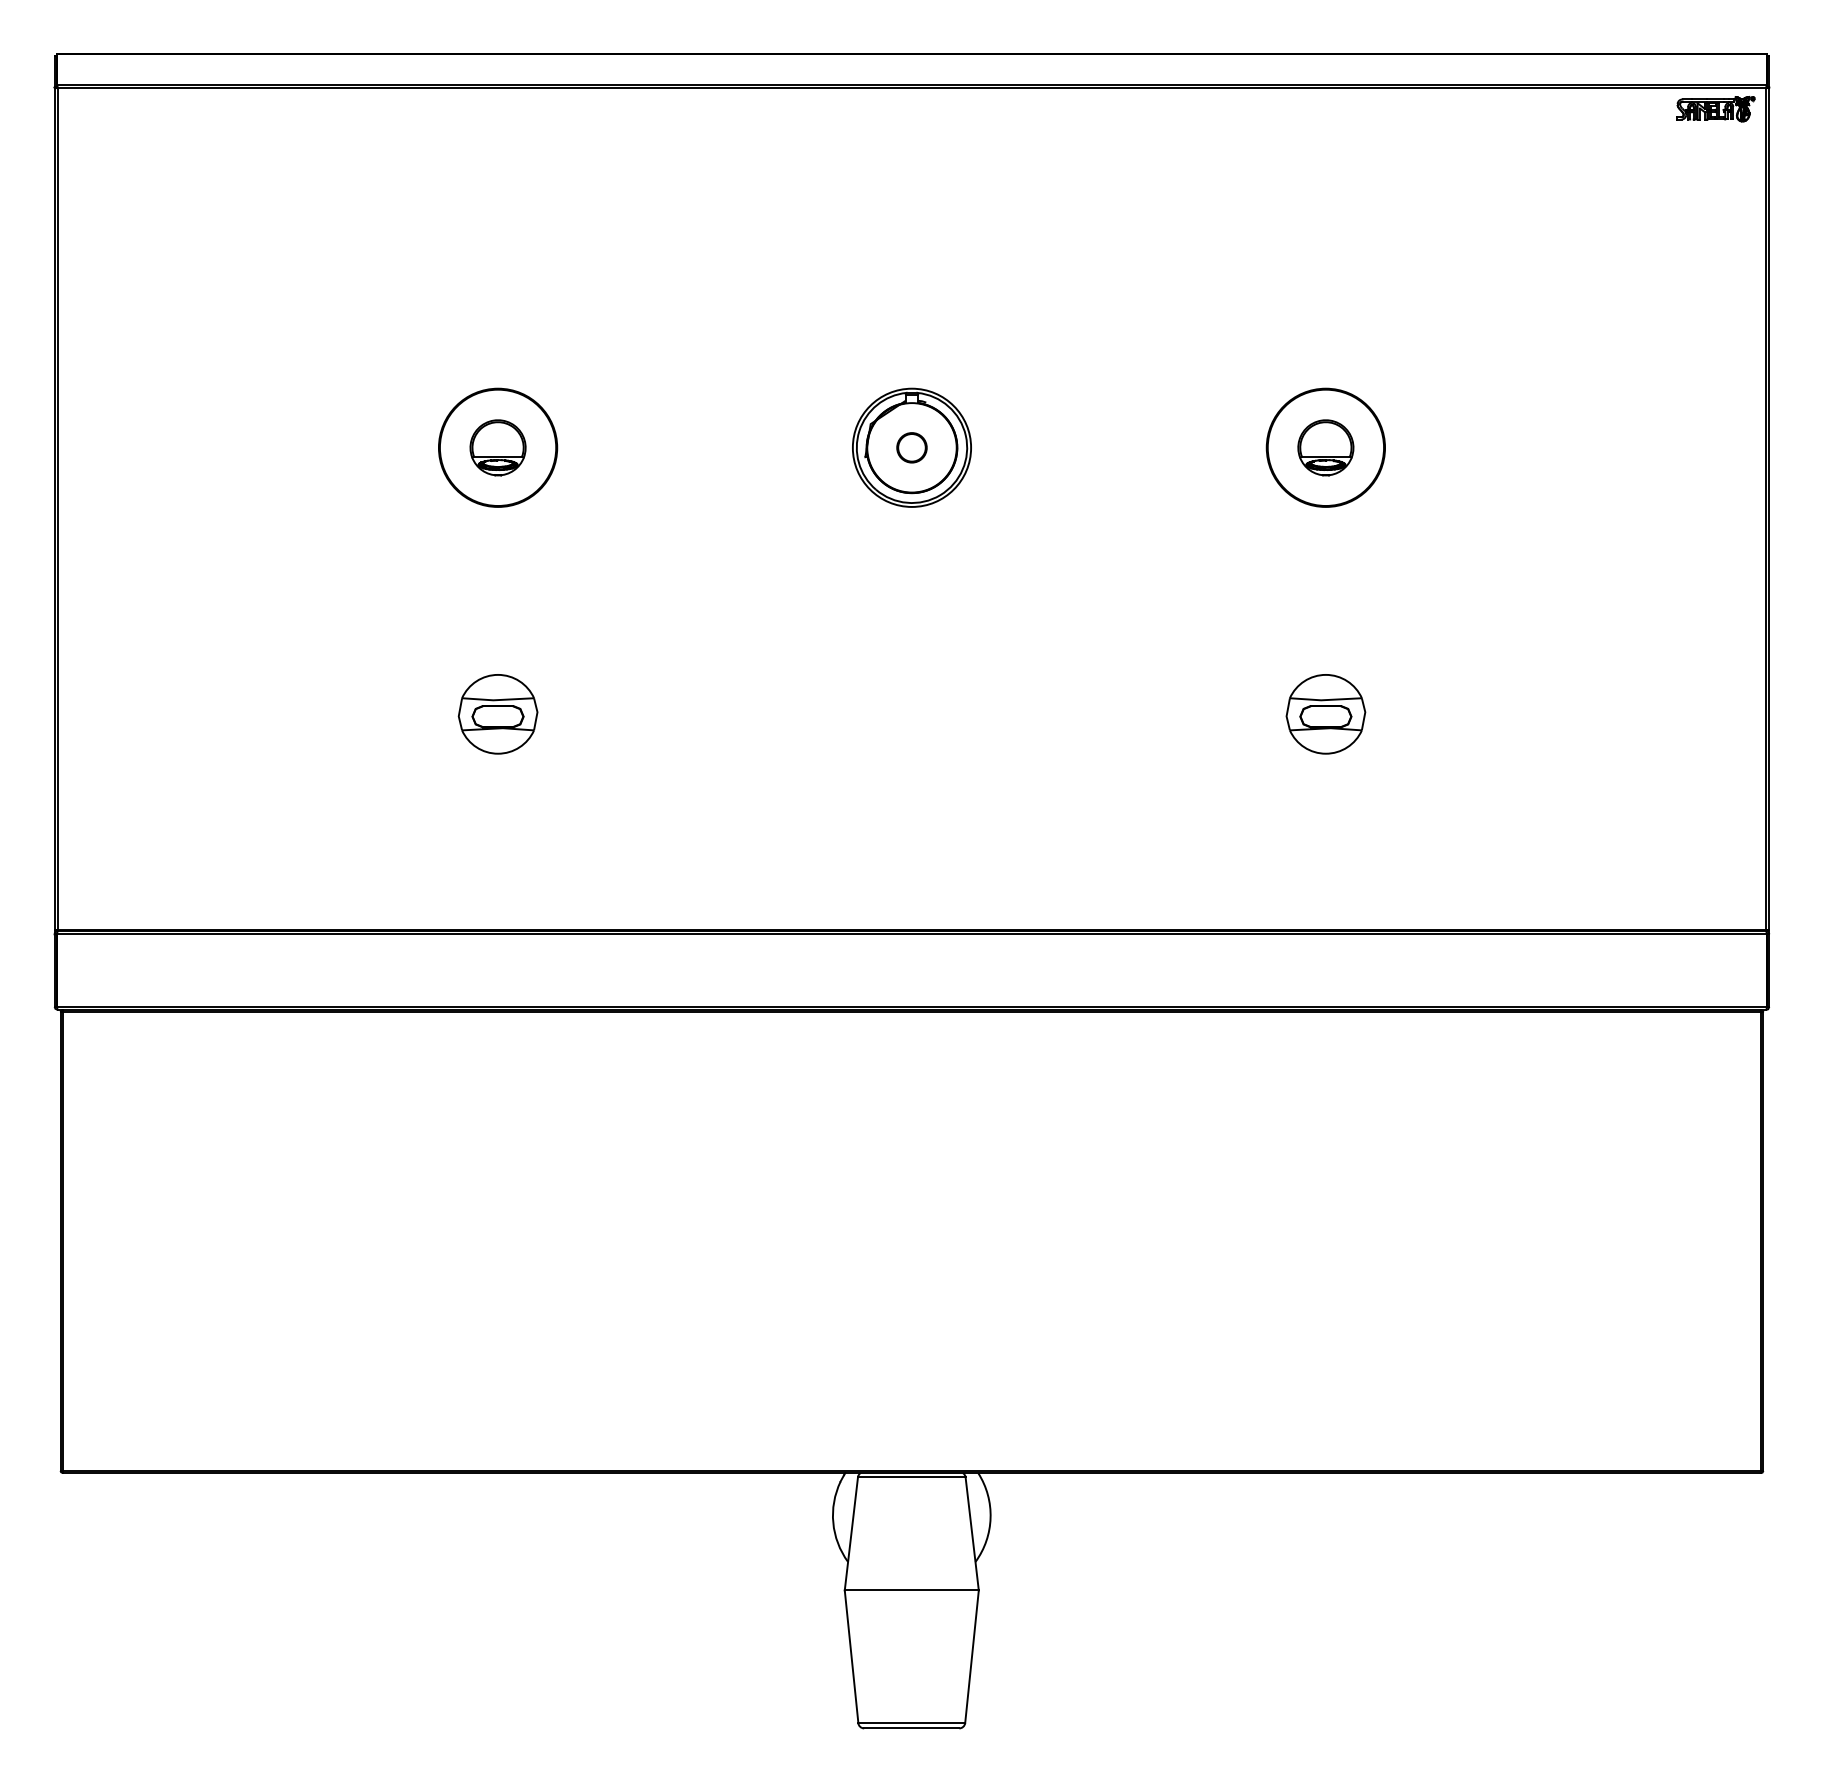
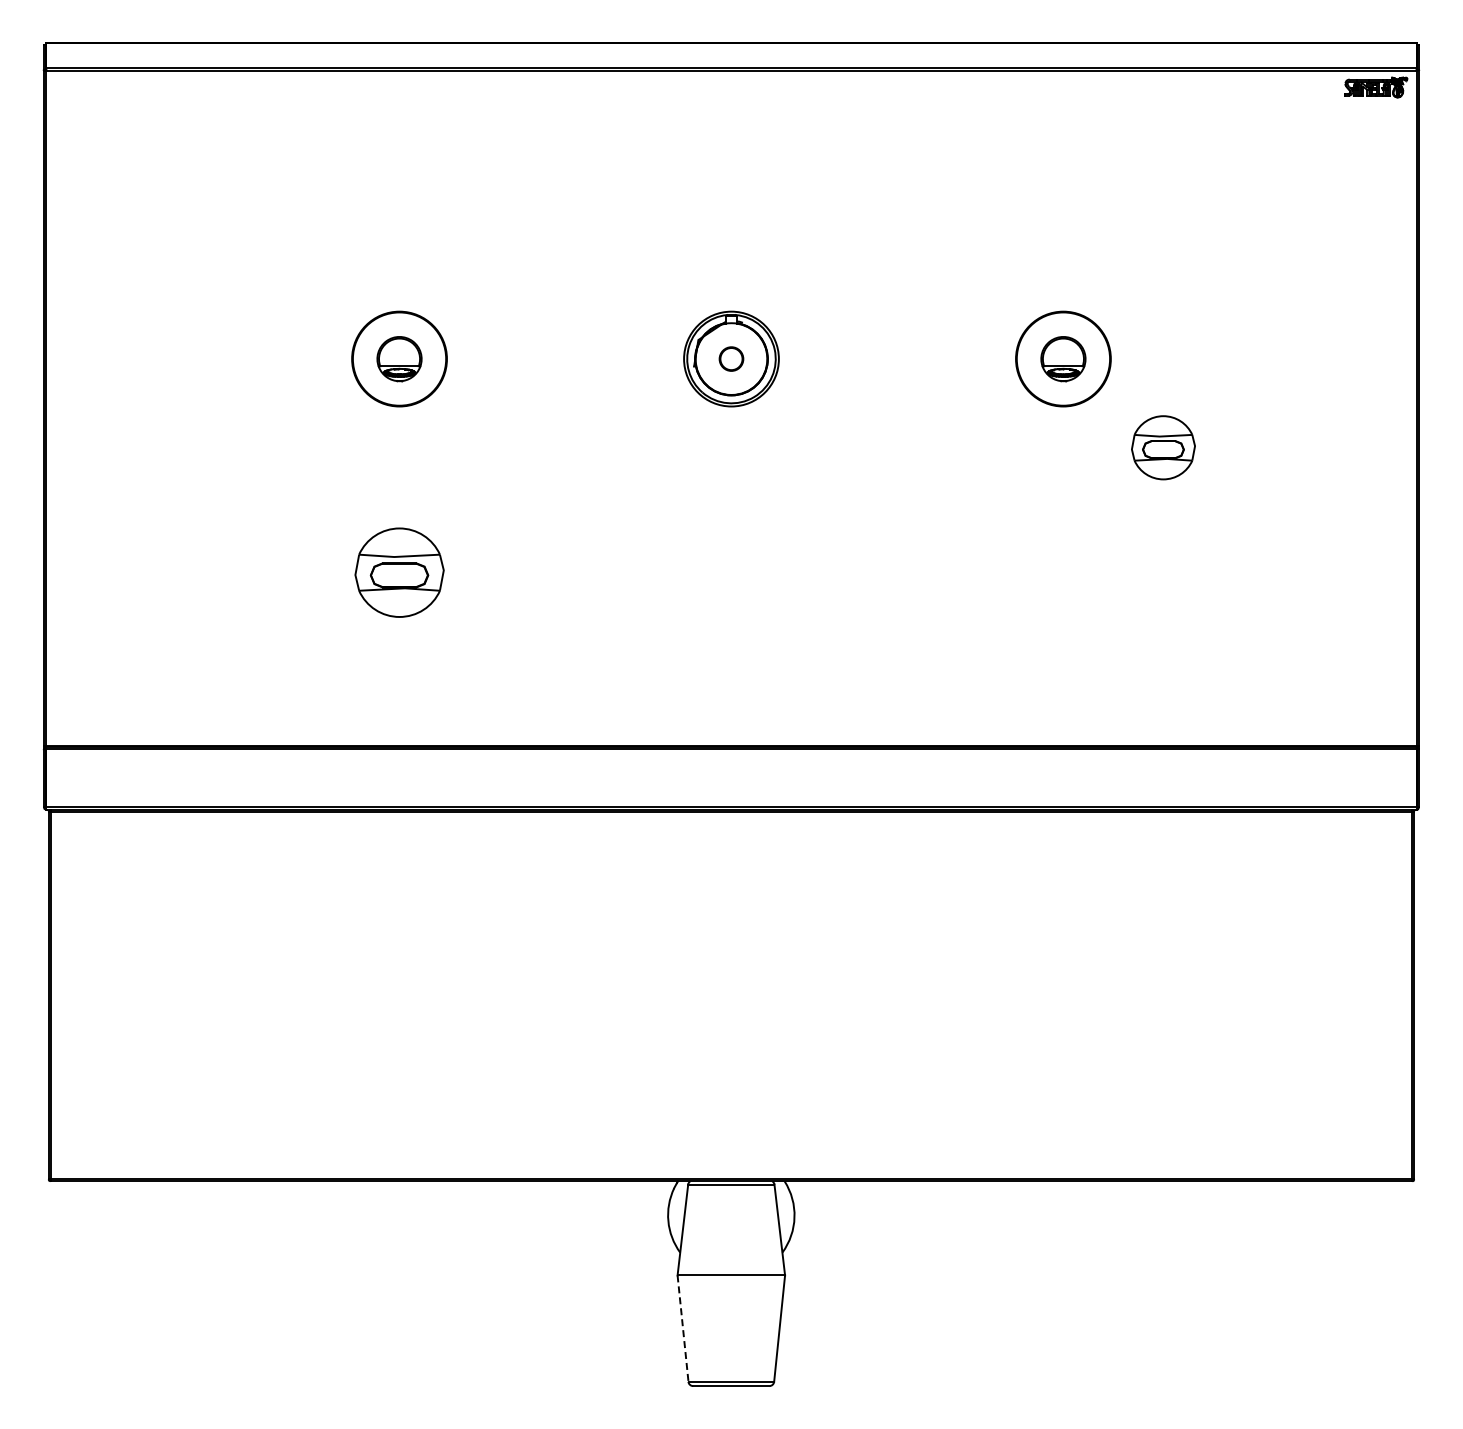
part: (498, 713) -> (399, 572), size x1.4
part: (1325, 713) -> (1163, 447), moved
line: (852, 1657) -> (683, 1329), solid -> dashed

